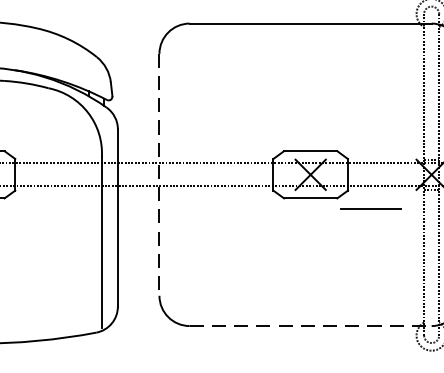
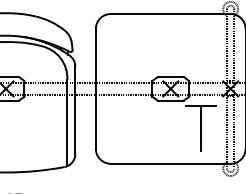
line: (158, 174) -> (95, 88), dashed -> solid
line: (370, 252) -> (200, 127), added
line: (310, 325) -> (170, 163), dashed -> solid

